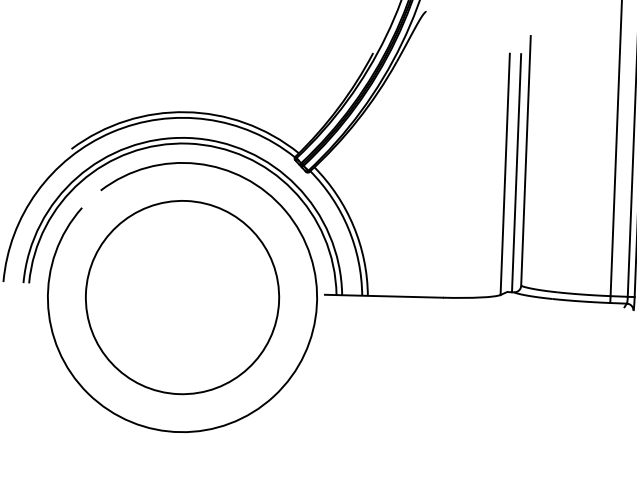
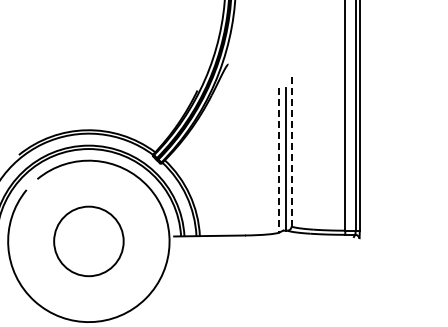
line: (525, 160) -> (291, 151), solid -> dashed
line: (505, 174) -> (279, 160), solid -> dashed
circle: (181, 297) -> (88, 241), size x0.6

